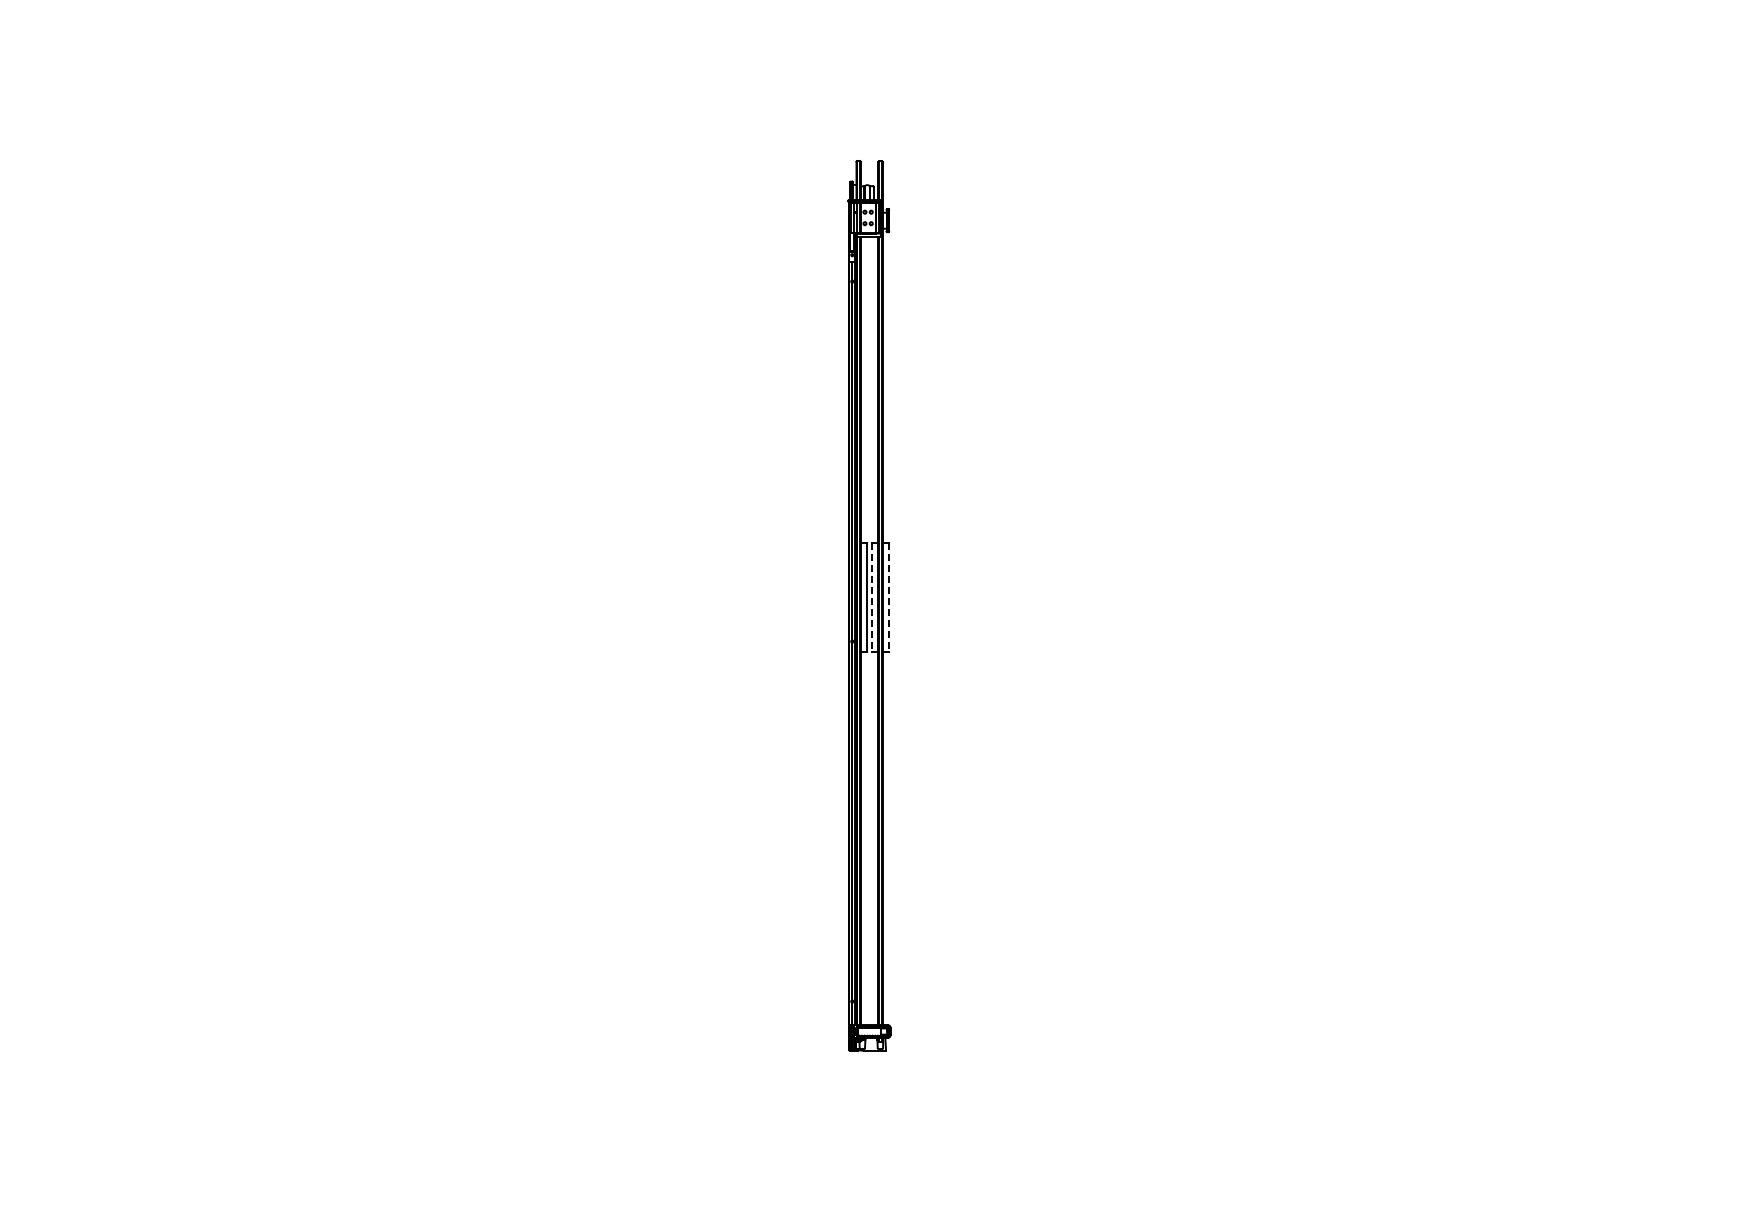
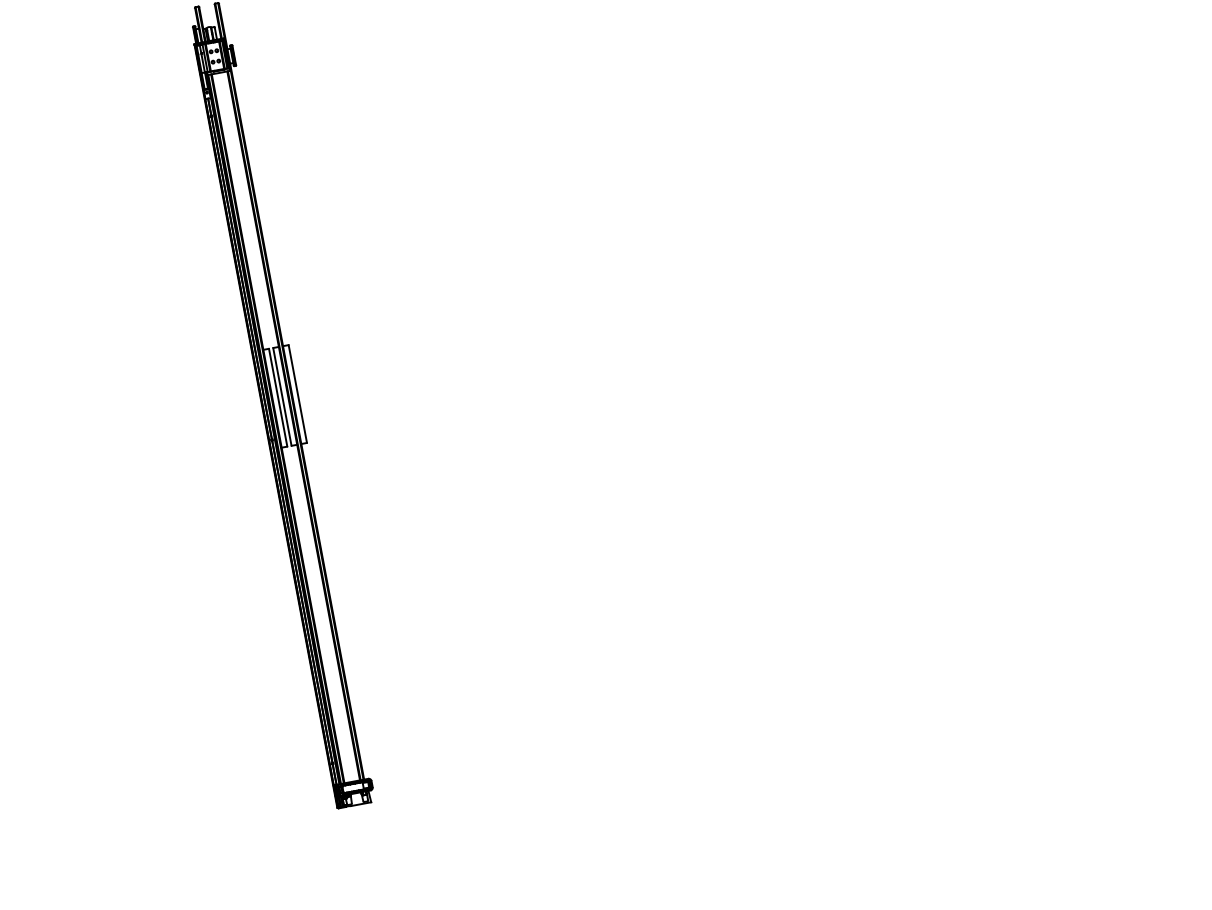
line: (872, 597) -> (282, 396), dashed -> solid
line: (889, 597) -> (298, 394), dashed -> solid

